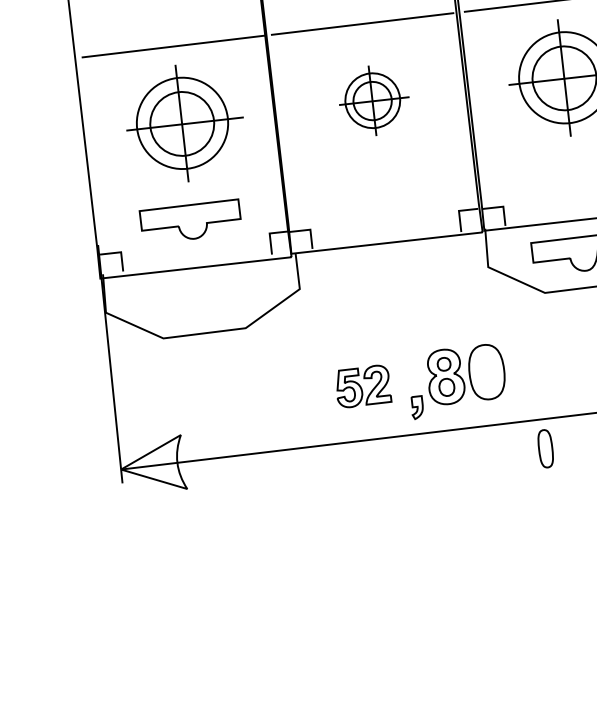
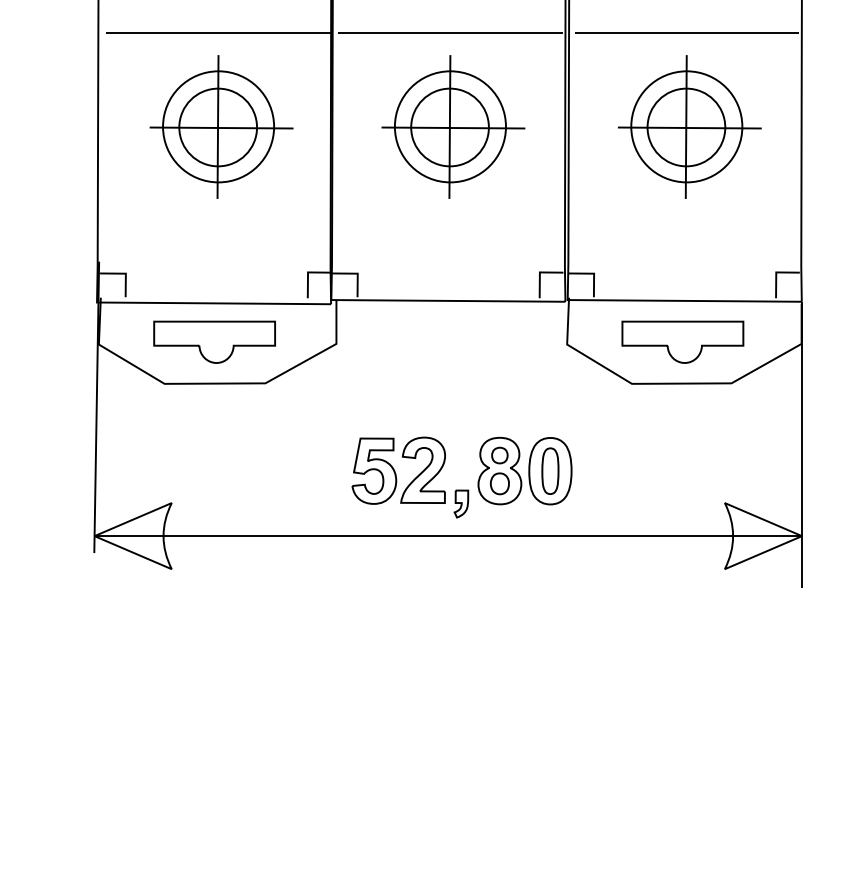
part: (374, 100) -> (453, 126), size x1.67
part: (190, 221) -> (214, 341), moved
part: (362, 386) -> (398, 470), size x1.43
part: (545, 448) -> (550, 470), moved

